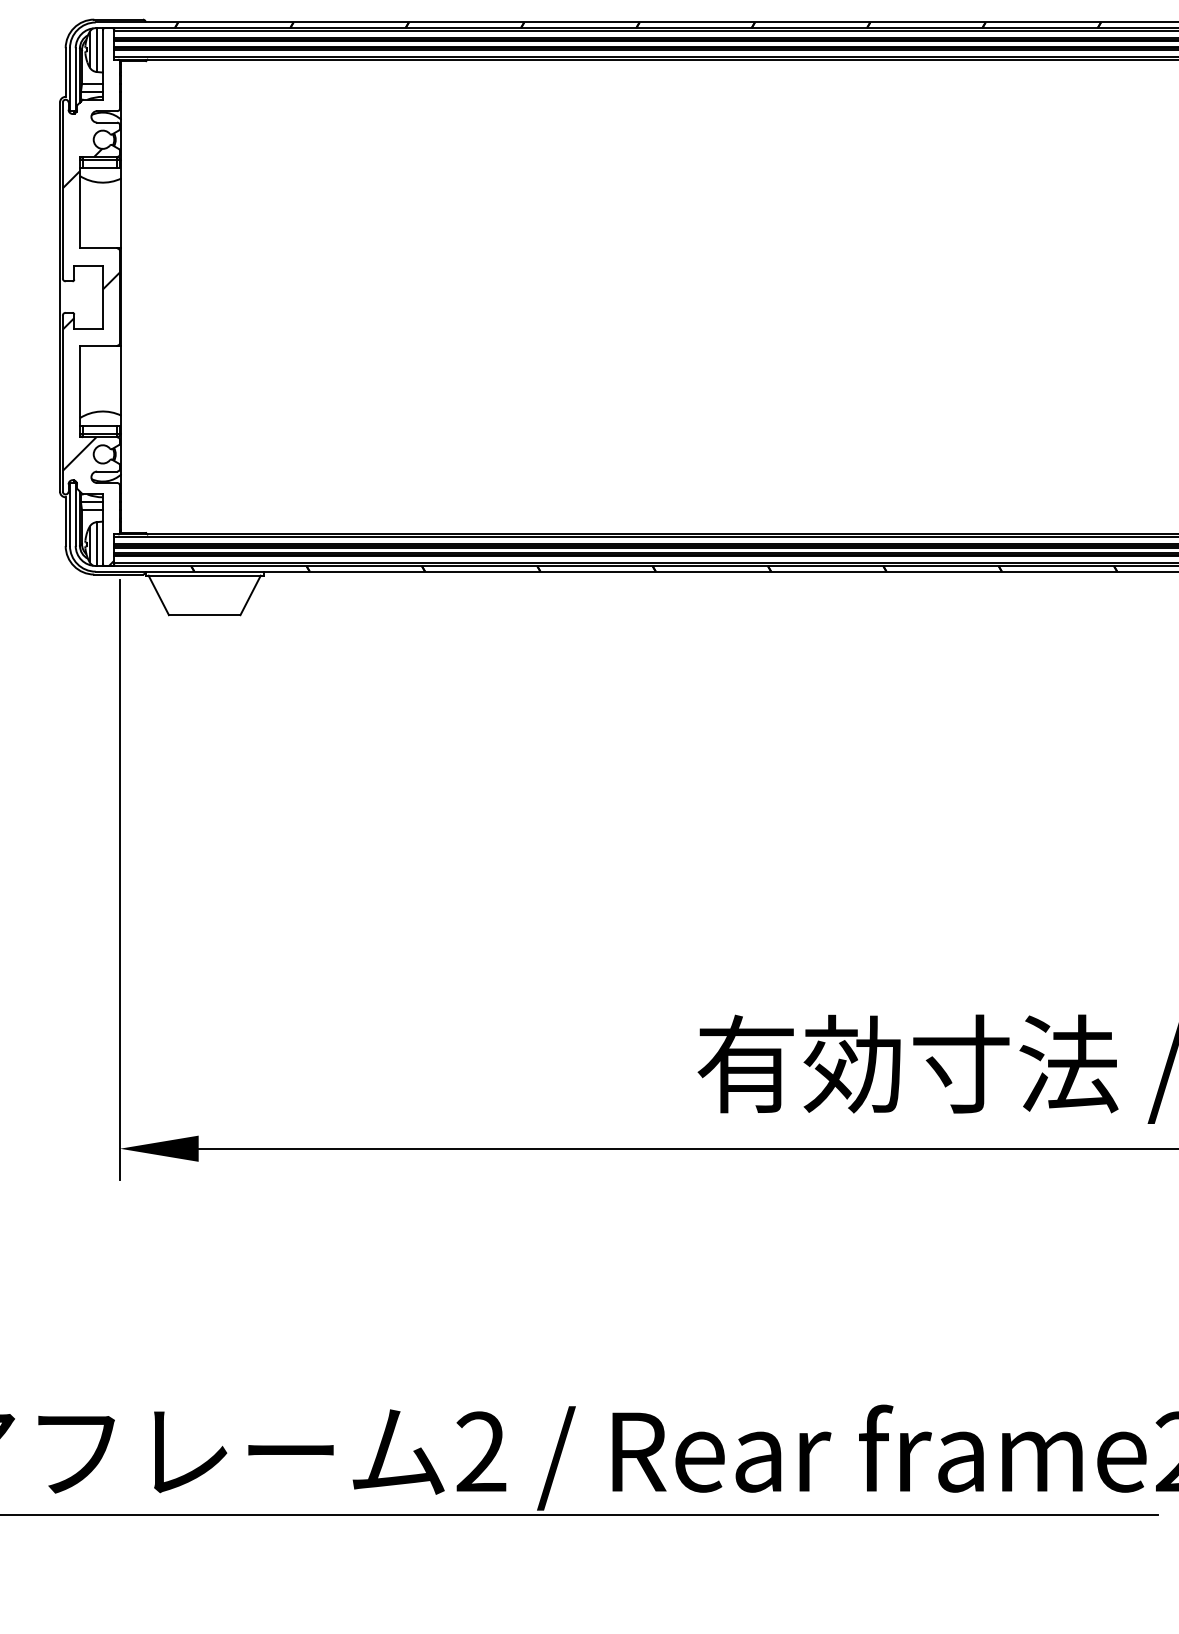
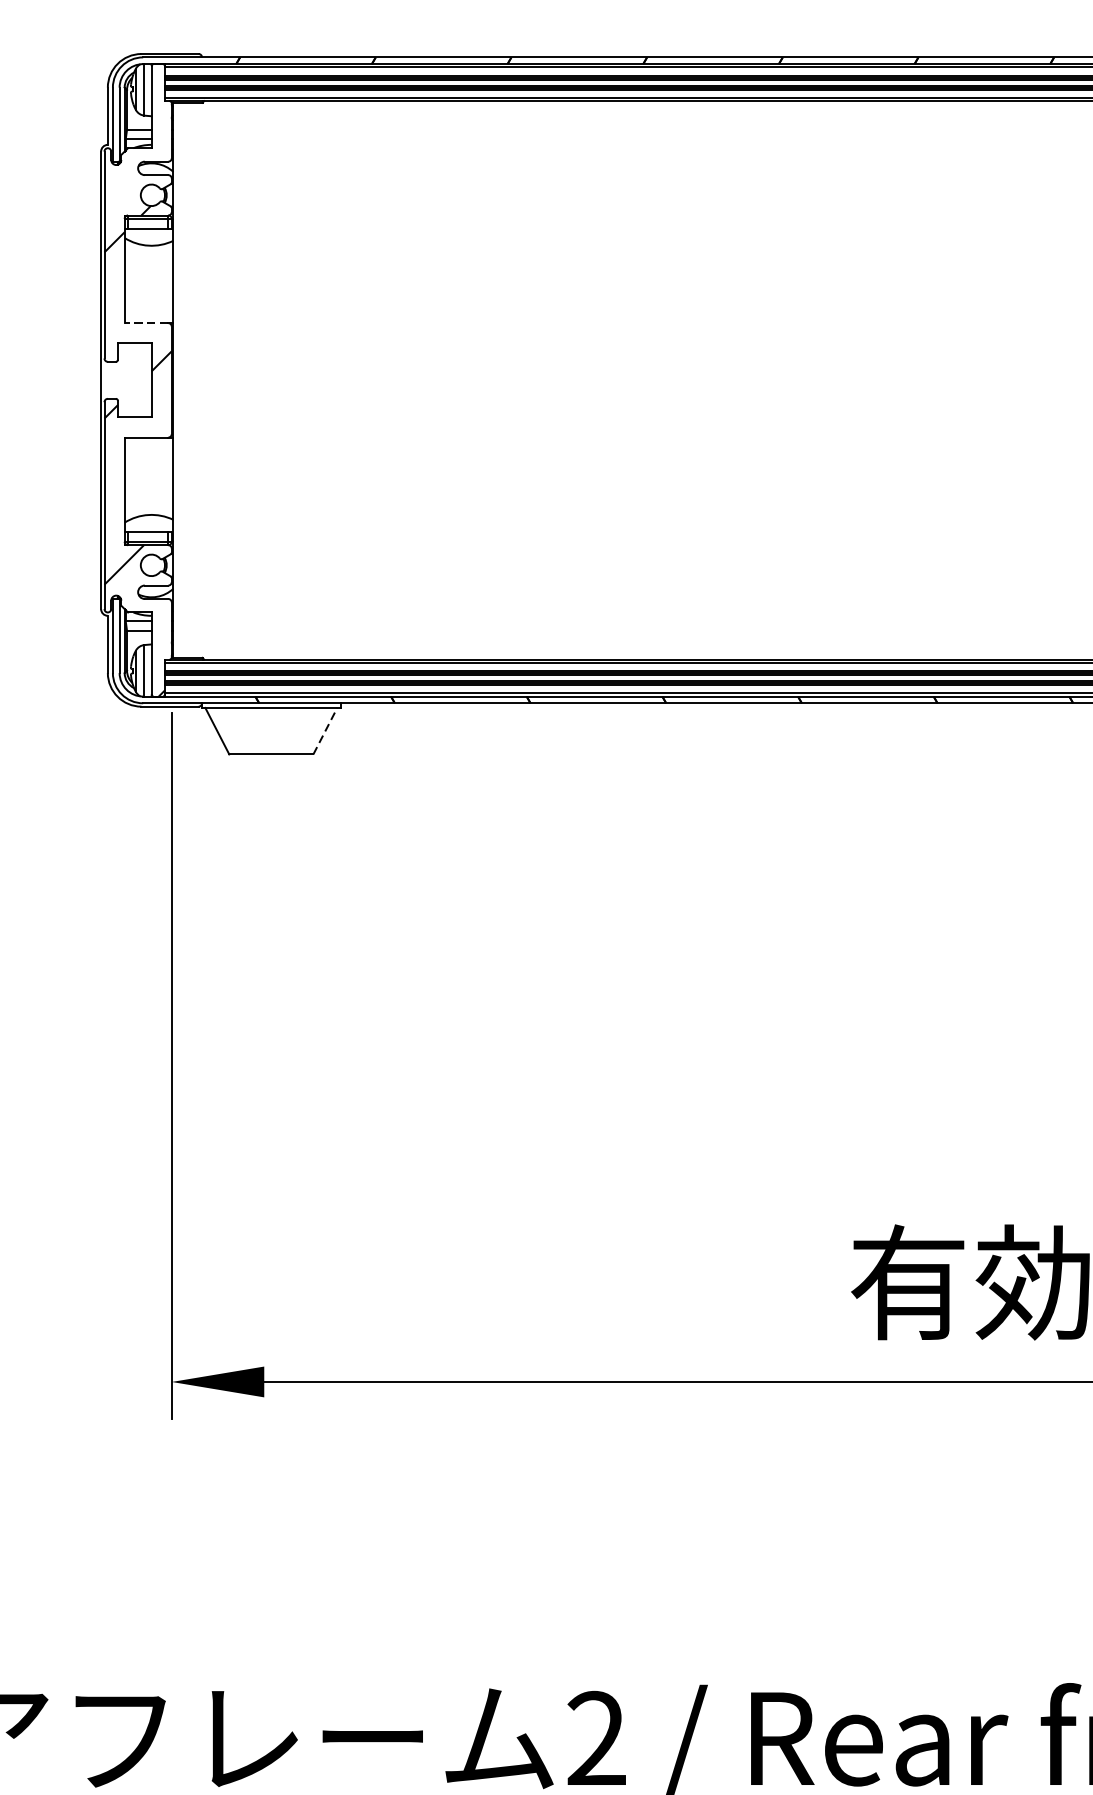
line: (98, 248) -> (146, 323), solid -> dashed
line: (250, 594) -> (325, 730), solid -> dashed

